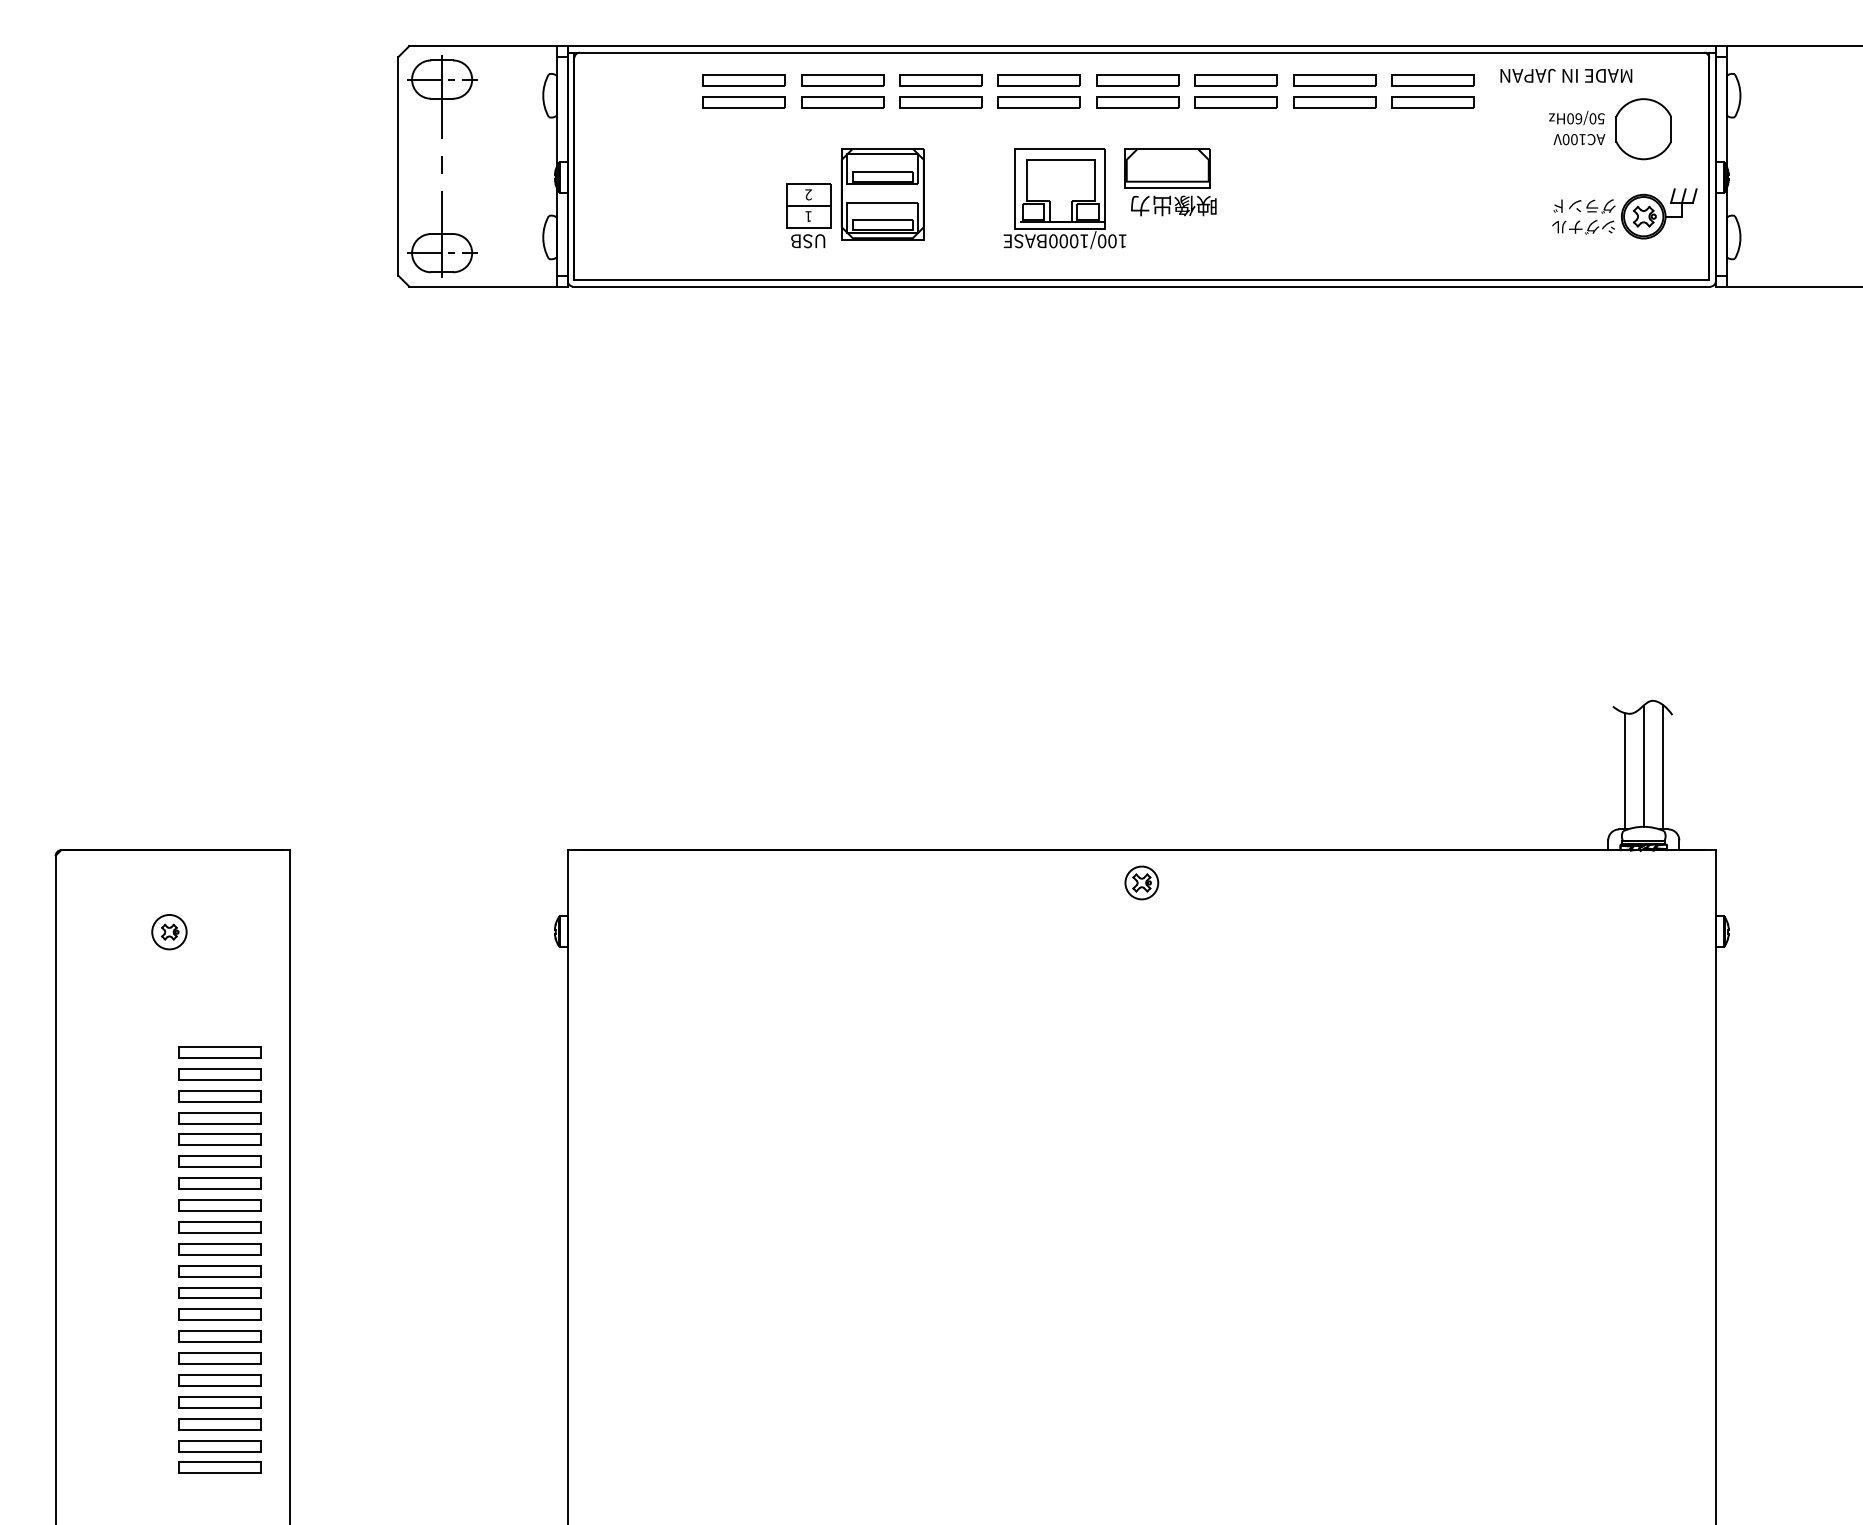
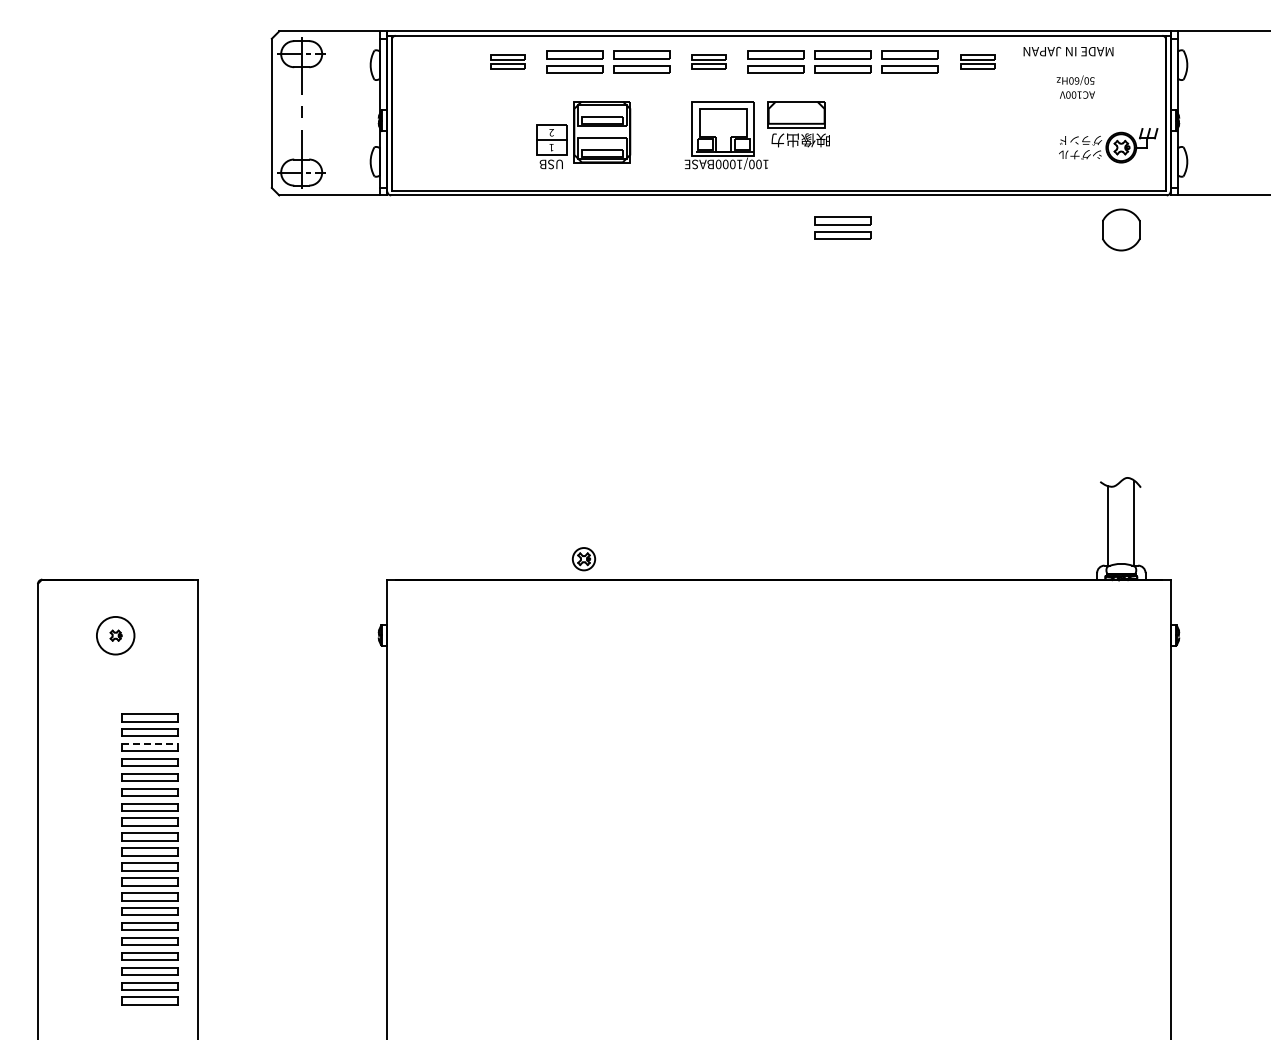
part: (743, 90) -> (507, 61), size x0.6
part: (1038, 90) -> (708, 61), size x0.6
part: (1432, 90) -> (977, 61), size x0.6
part: (1643, 128) -> (1121, 229), moved
part: (1234, 333) -> (842, 227), added
line: (1643, 766) -> (1121, 522), removed
part: (1141, 883) -> (583, 559), moved
circle: (169, 931) -> (115, 635), size x1.6
line: (220, 1090) -> (150, 743), solid -> dashed

